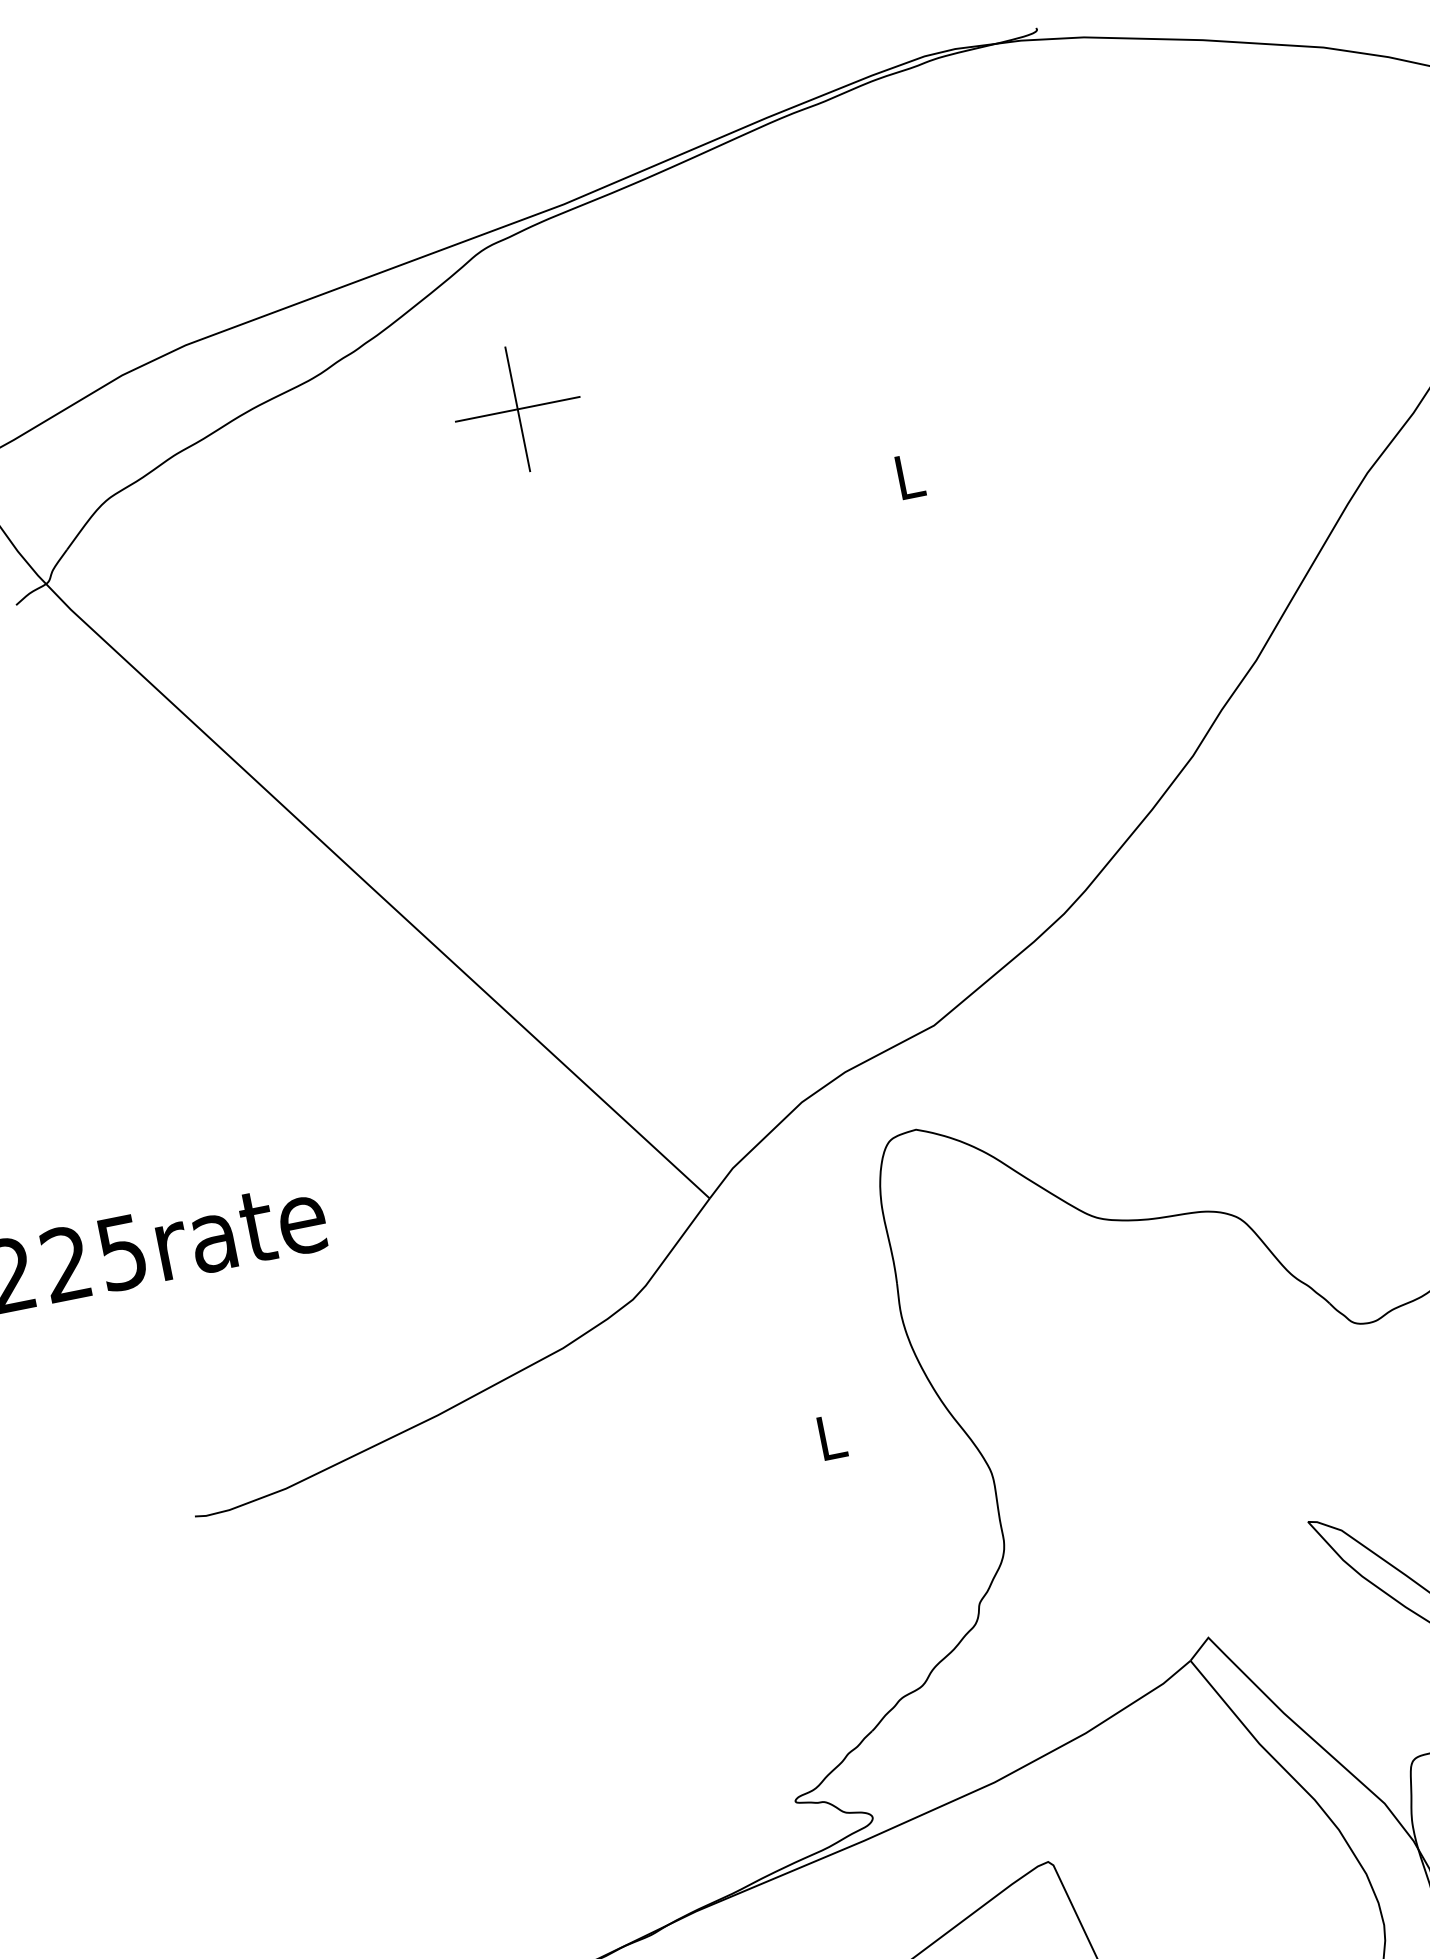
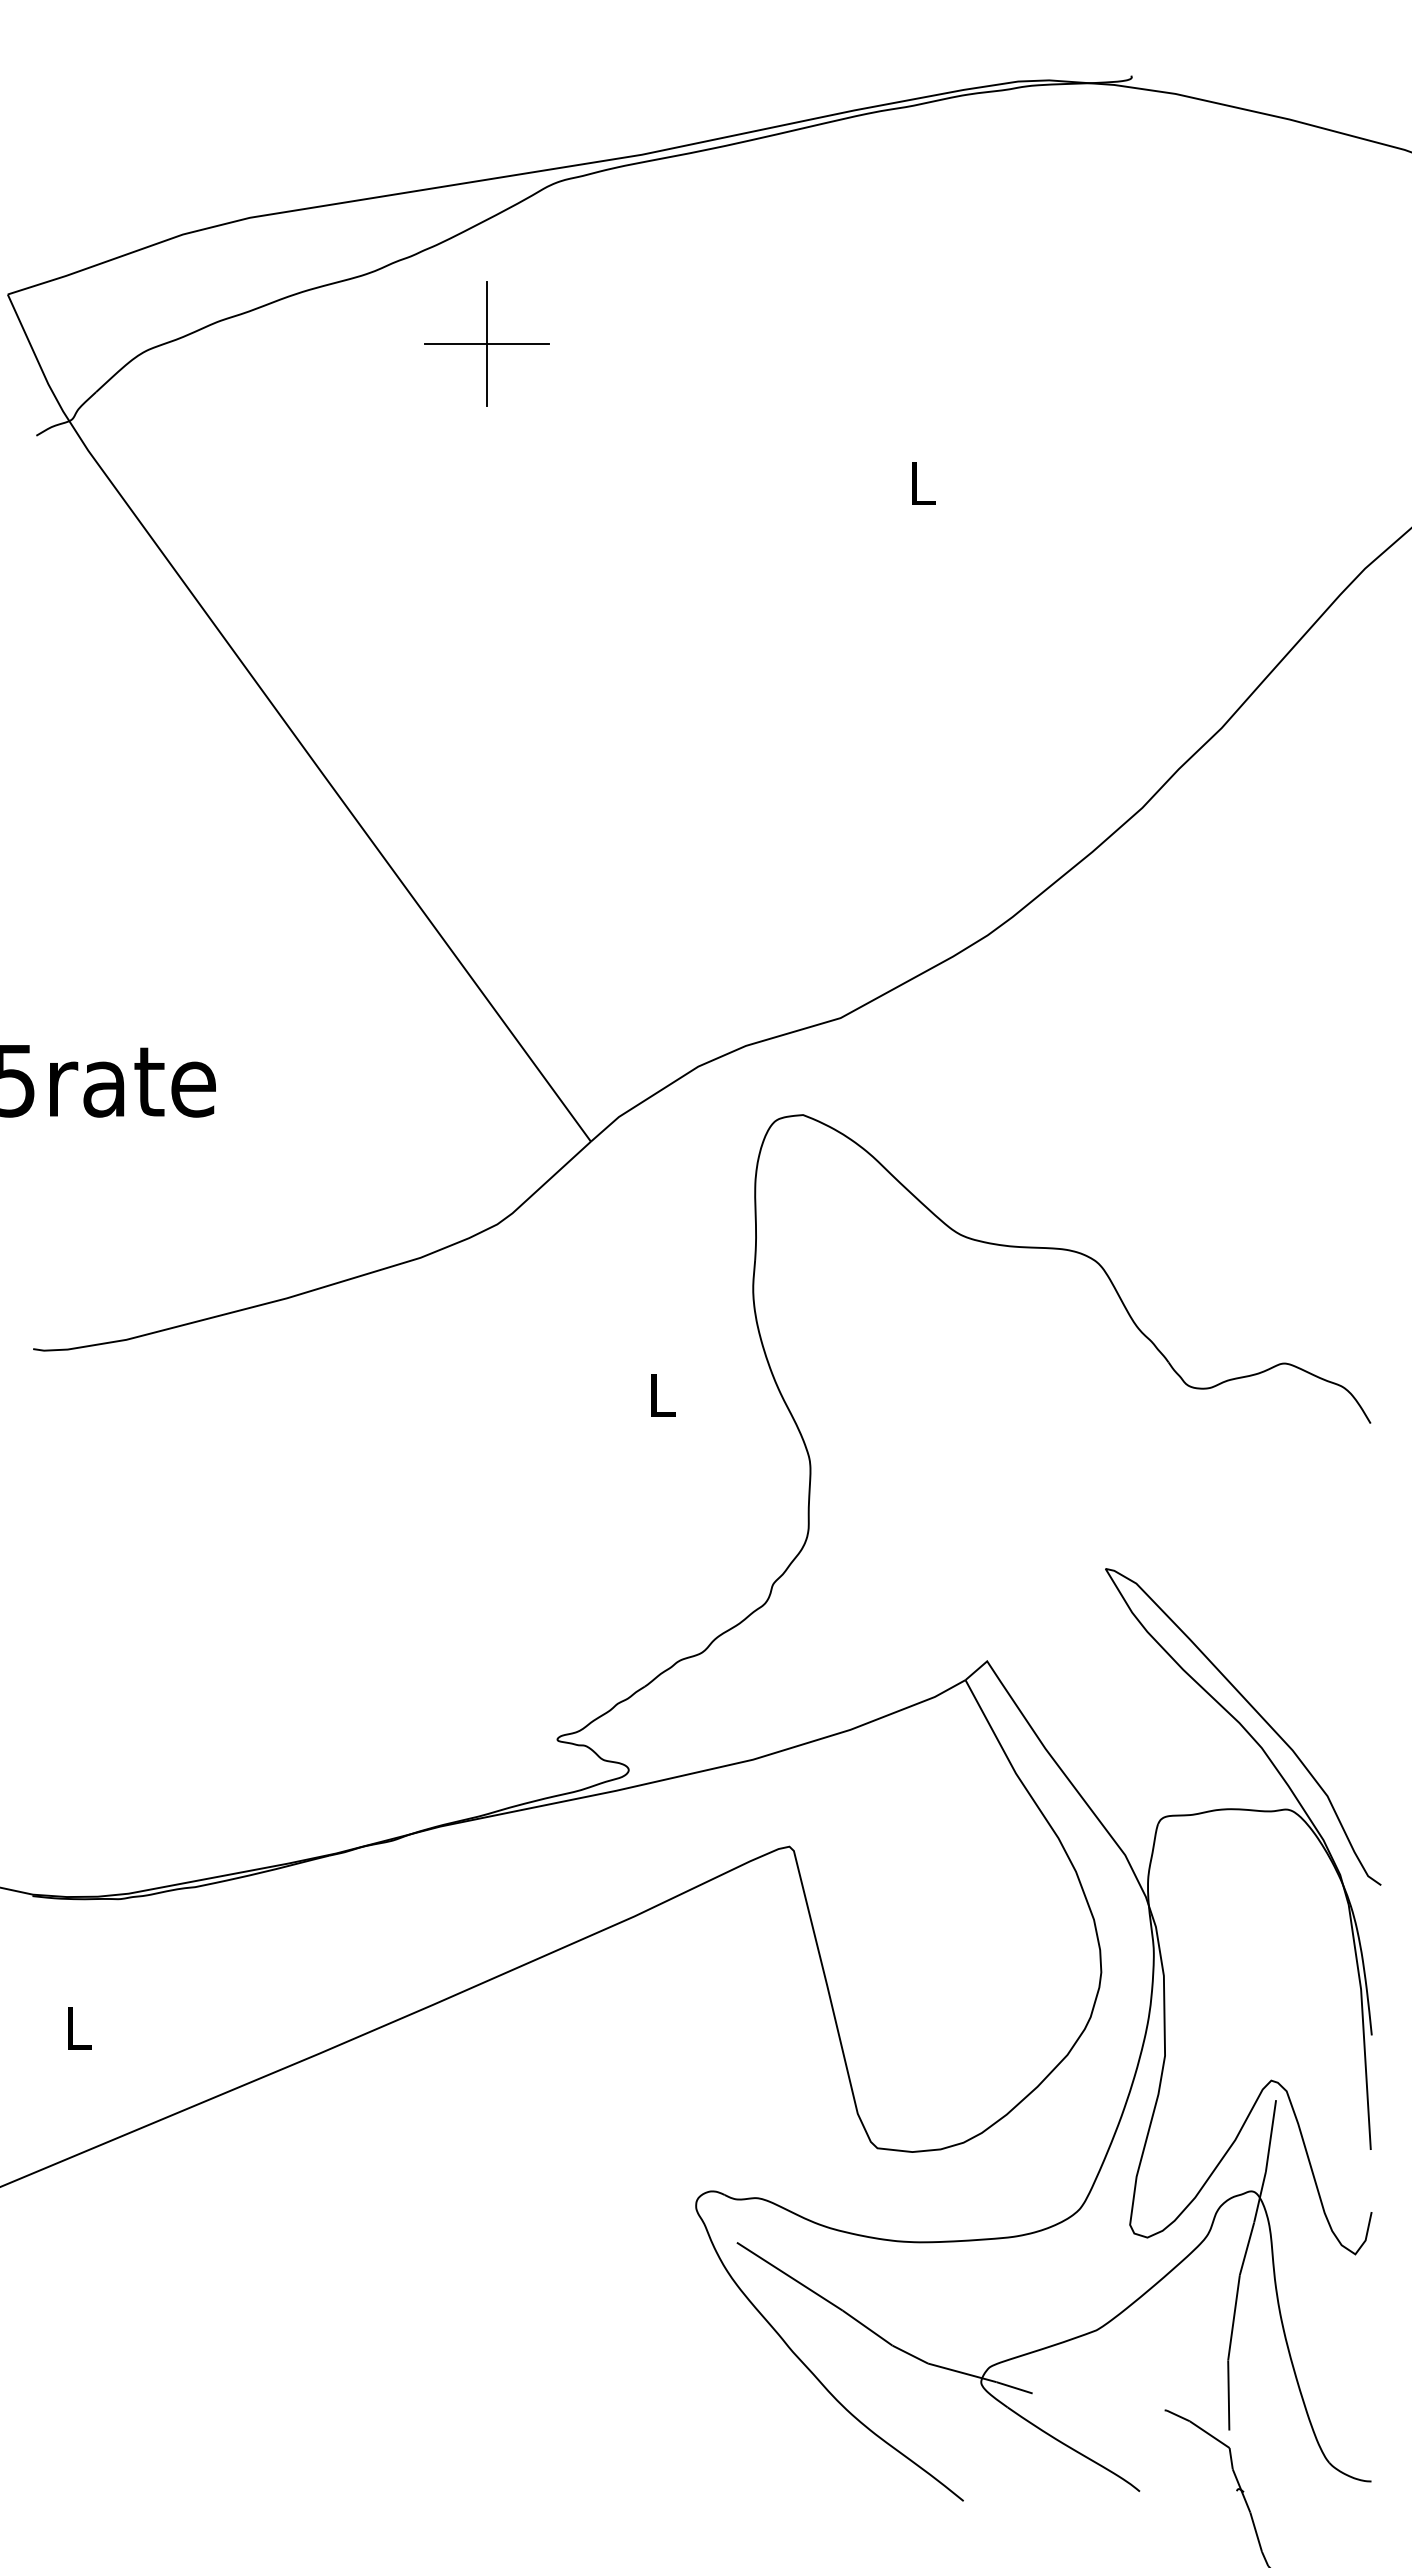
part: (517, 409) -> (486, 343), moved

